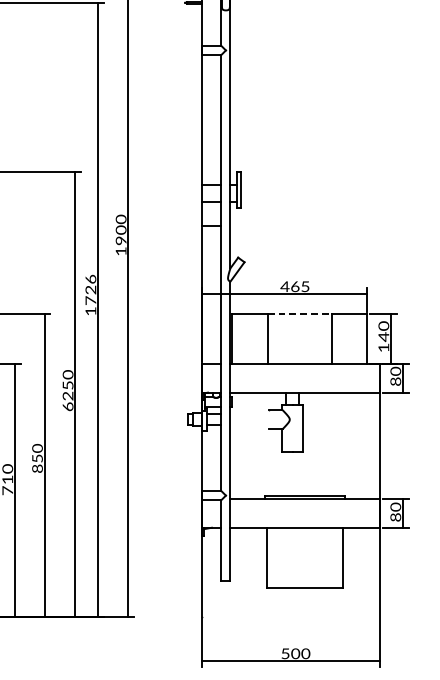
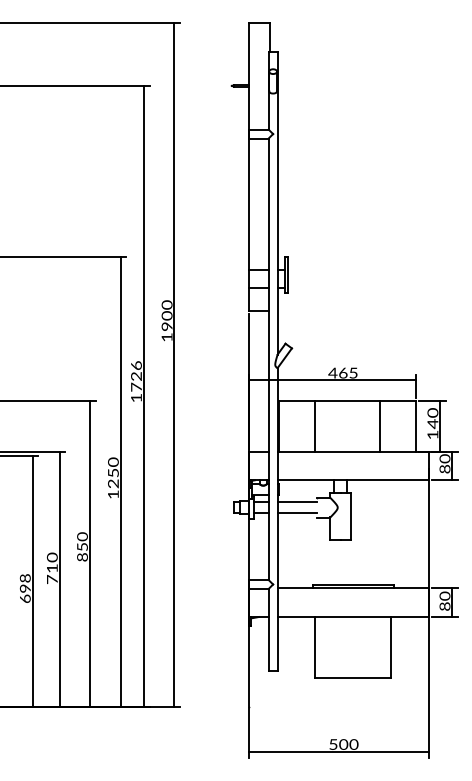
line: (300, 314) -> (348, 401), dashed -> solid
text: (68, 406) -> (113, 494), 6250 -> 1250
line: (249, 413) -> (296, 501), added
line: (249, 425) -> (296, 513), added

